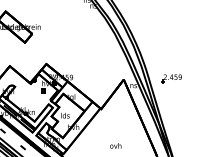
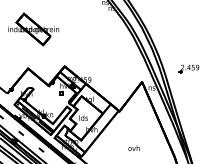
part: (171, 78) -> (188, 68), moved

